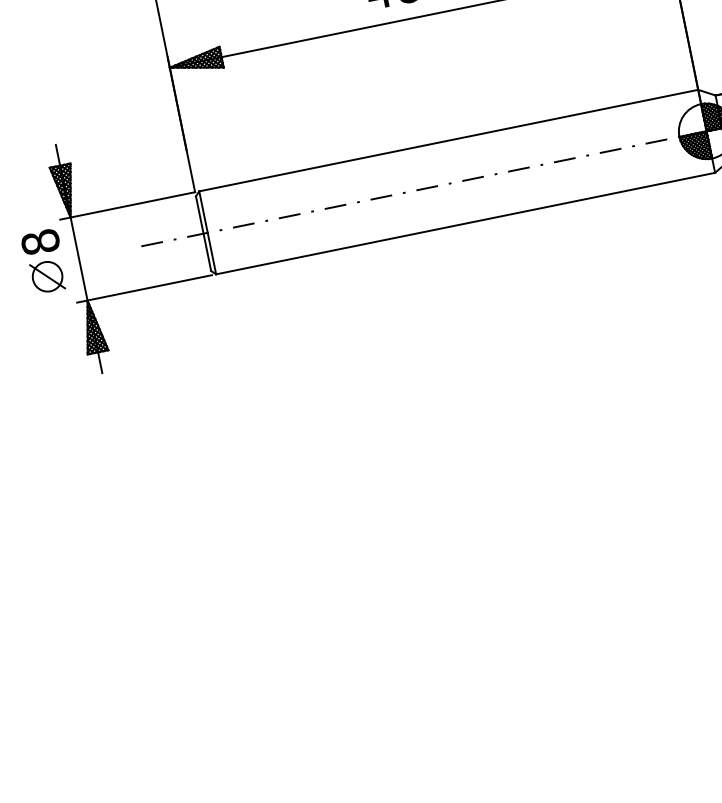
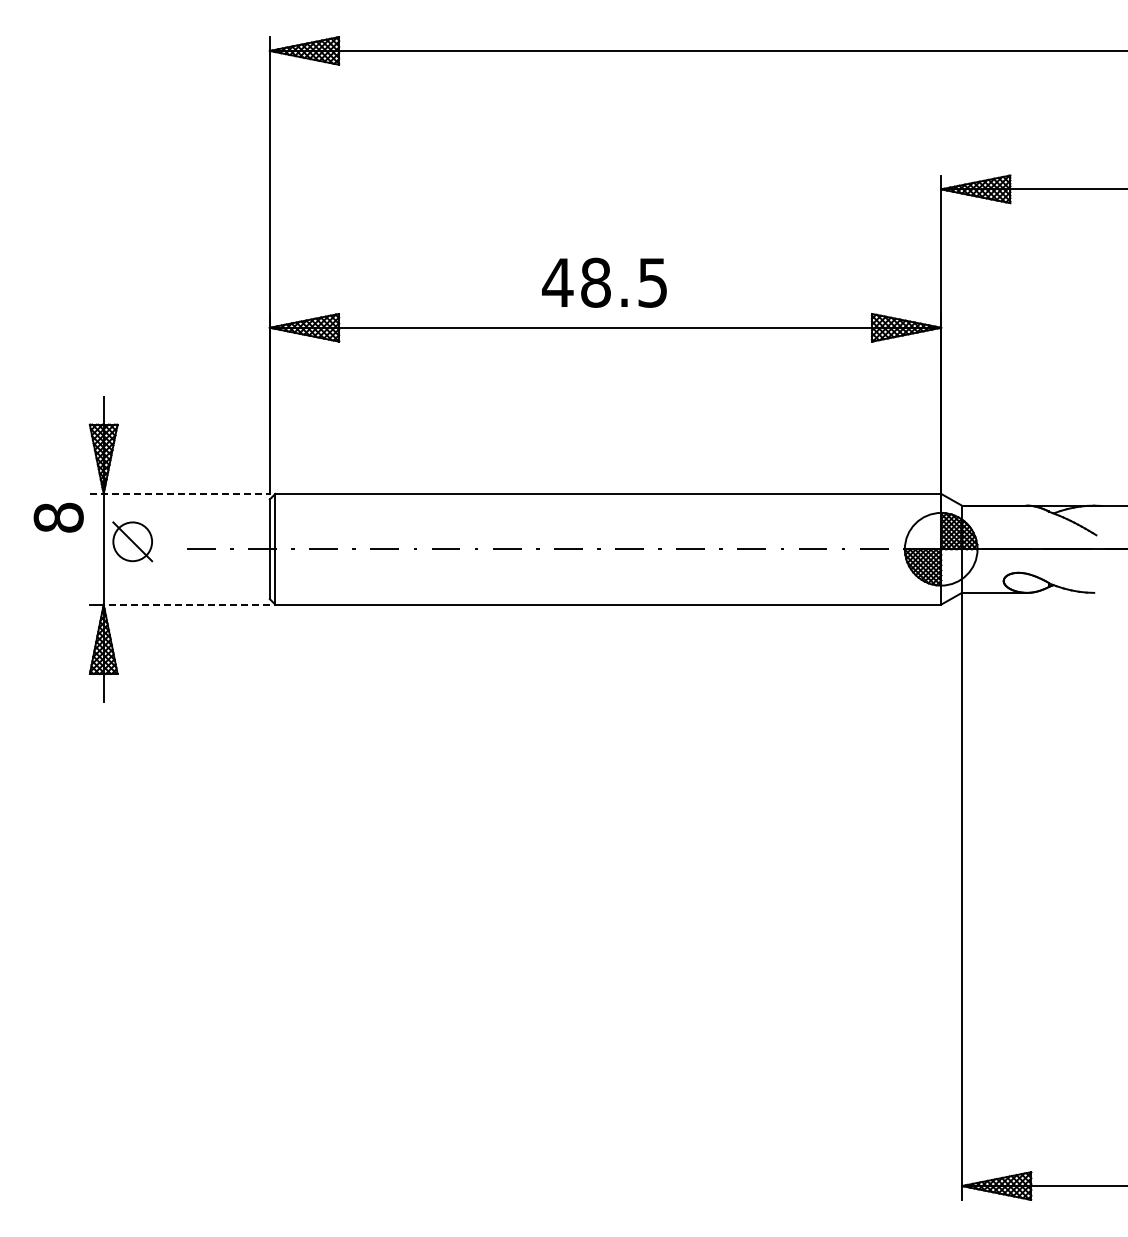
line: (127, 205) -> (179, 493), solid -> dashed
part: (47, 276) -> (132, 541), moved
line: (149, 287) -> (186, 604), solid -> dashed

